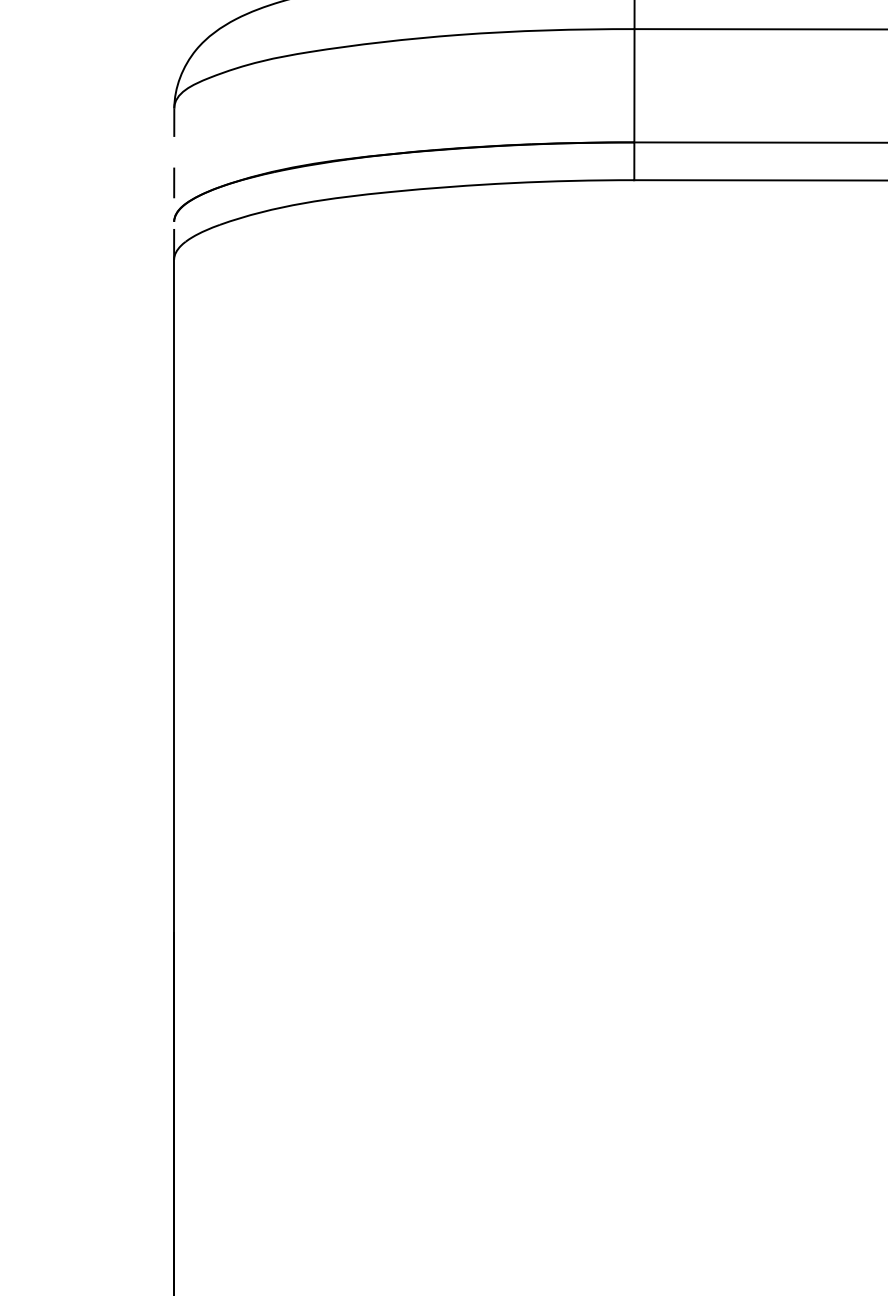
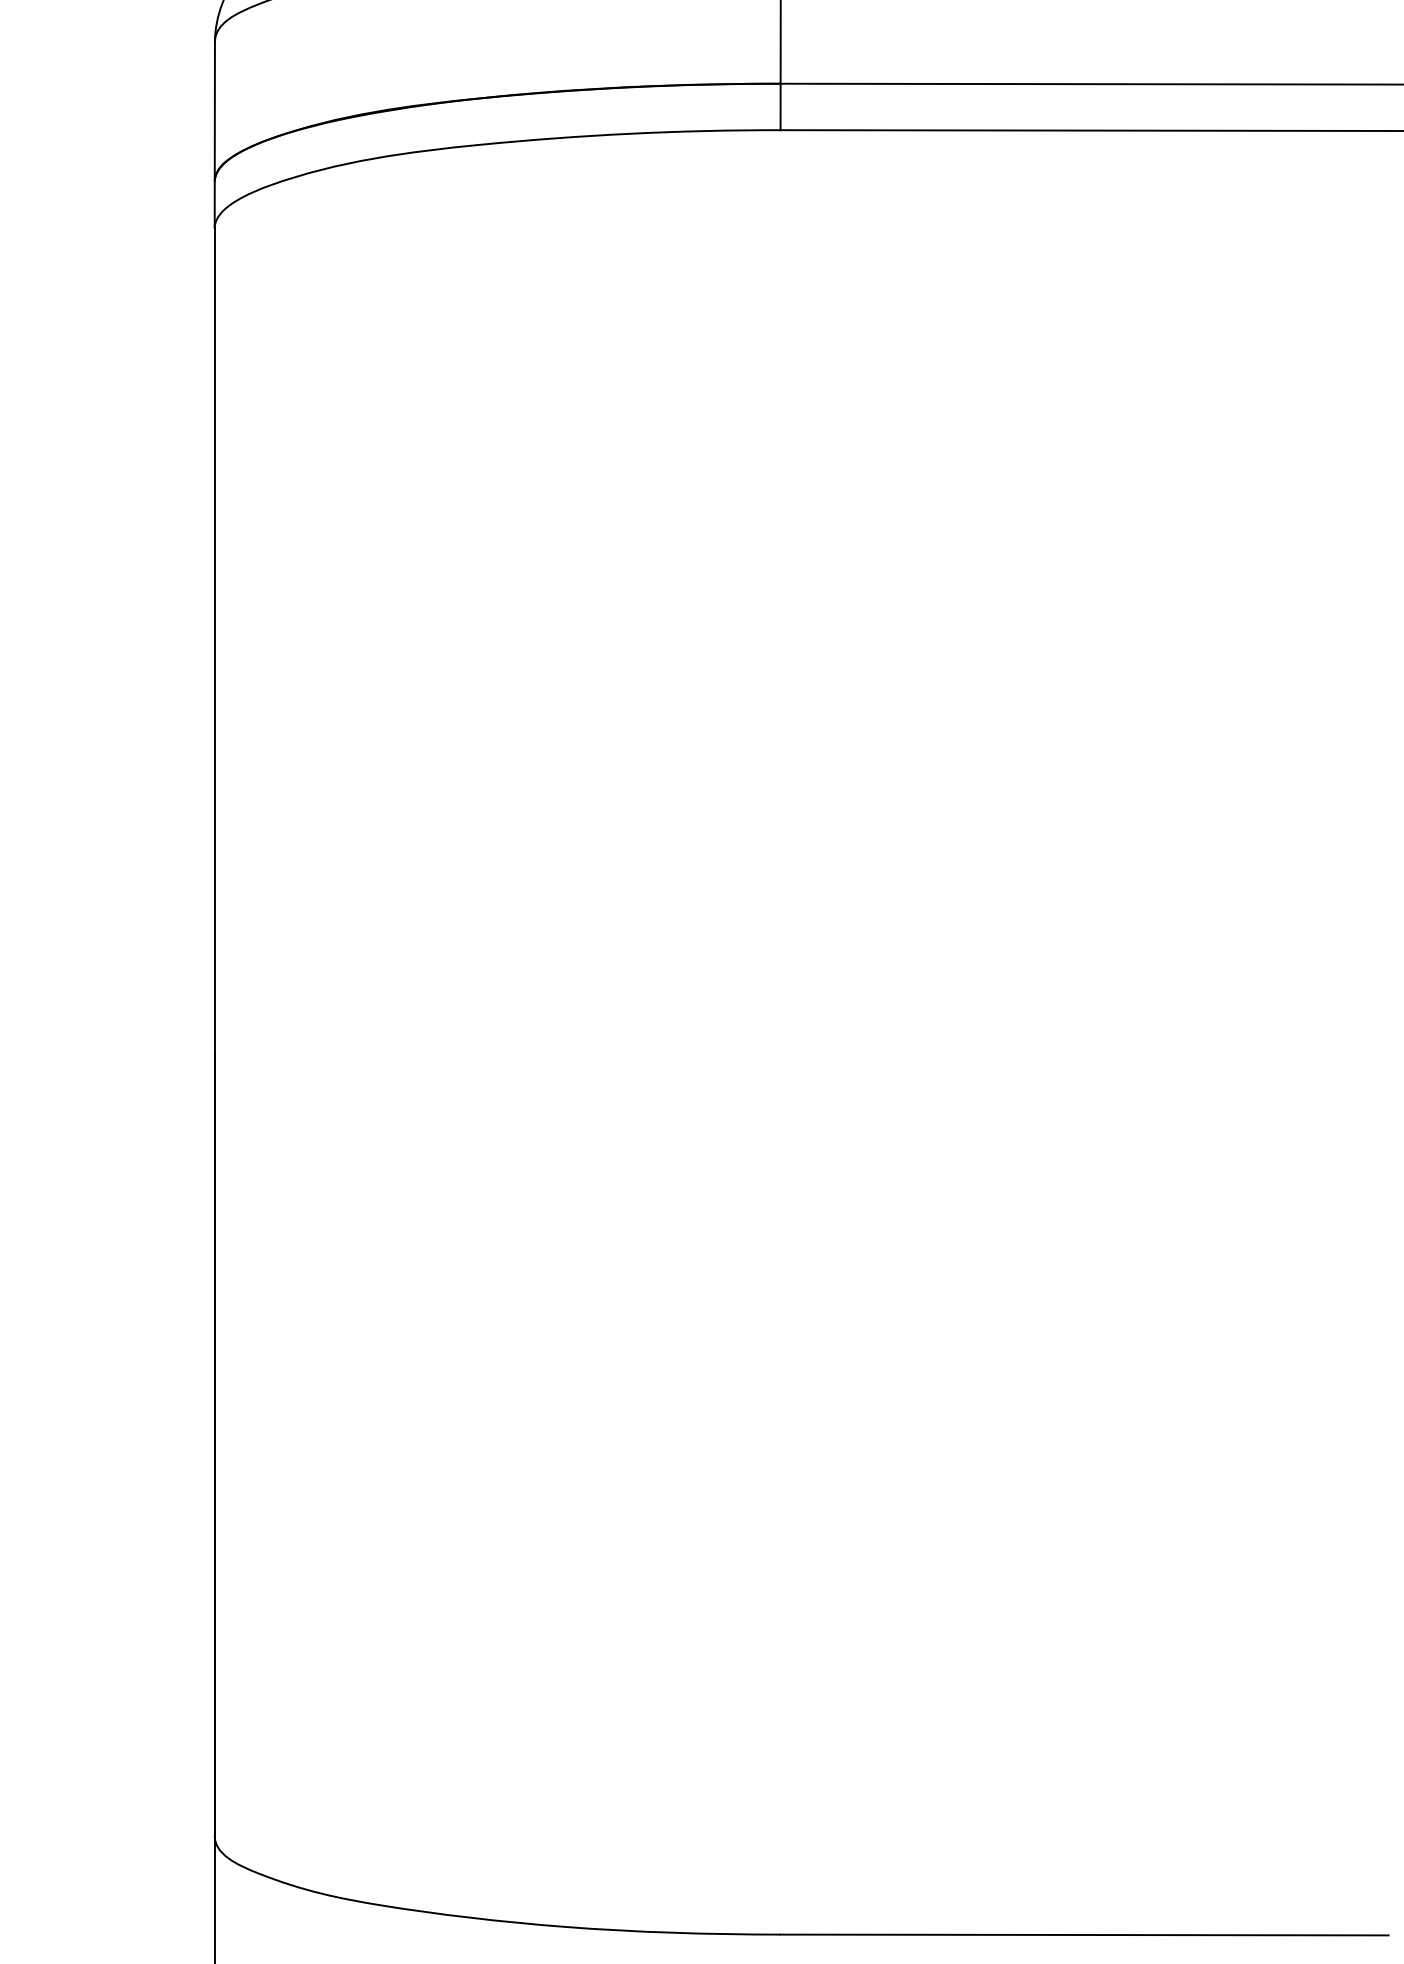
line: (173, 184) -> (214, 135), dashed -> solid

